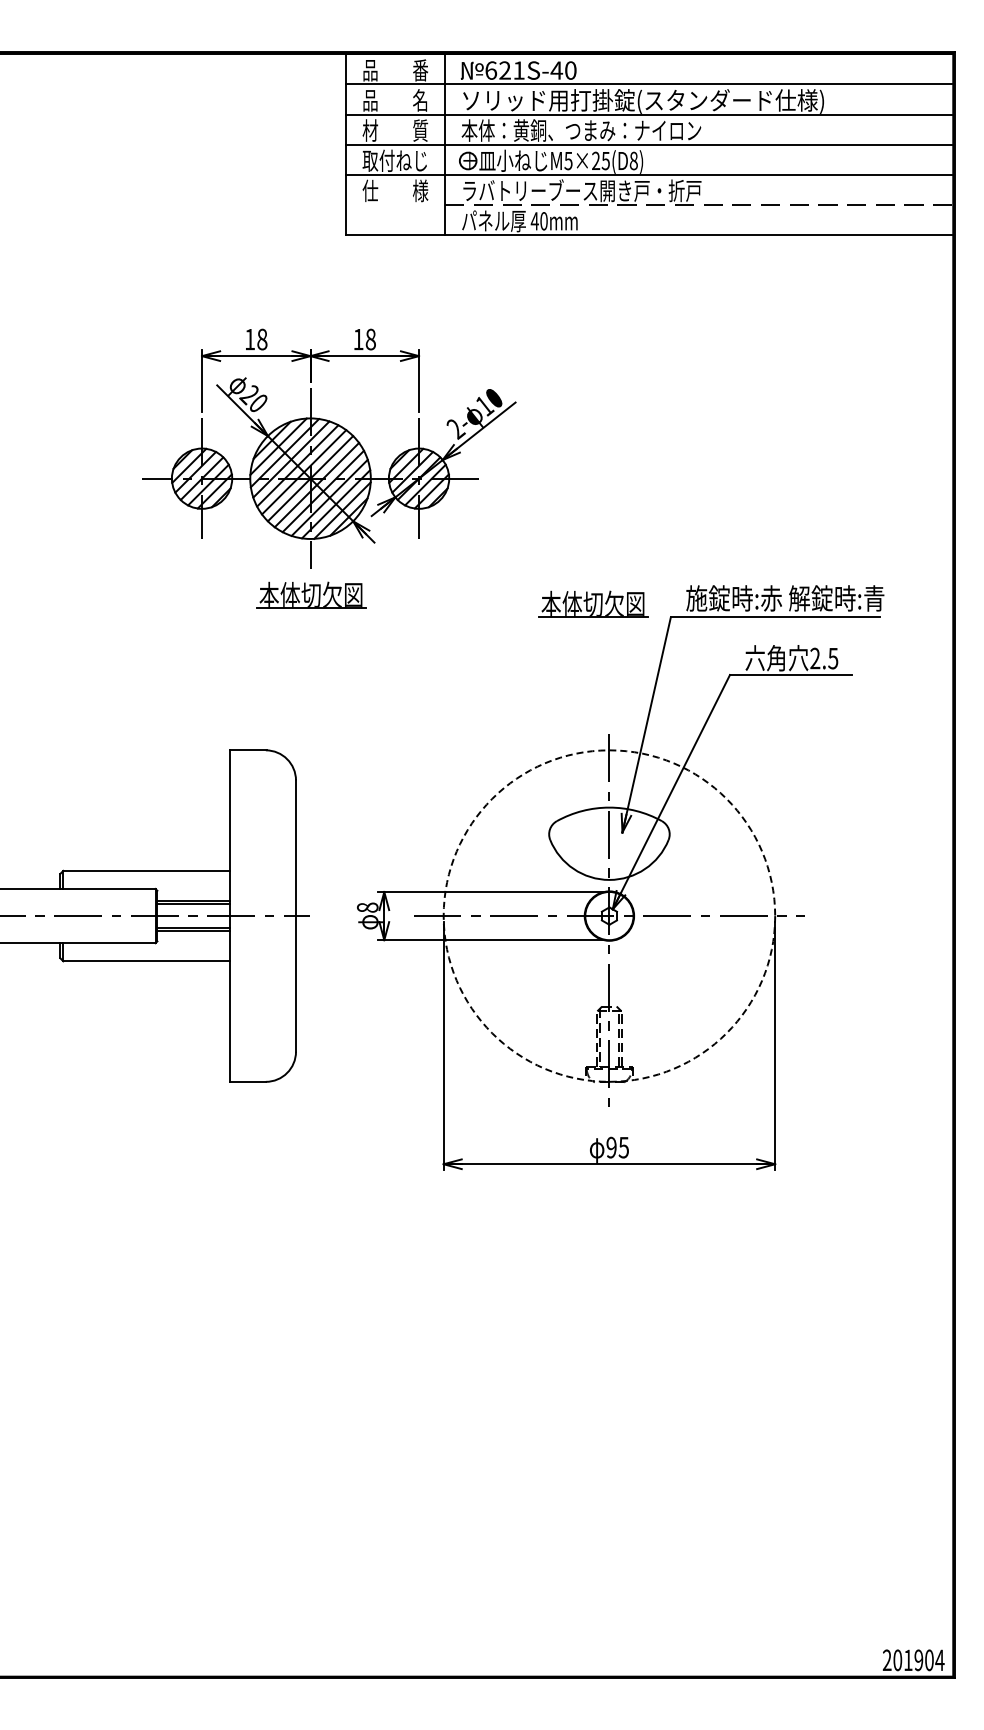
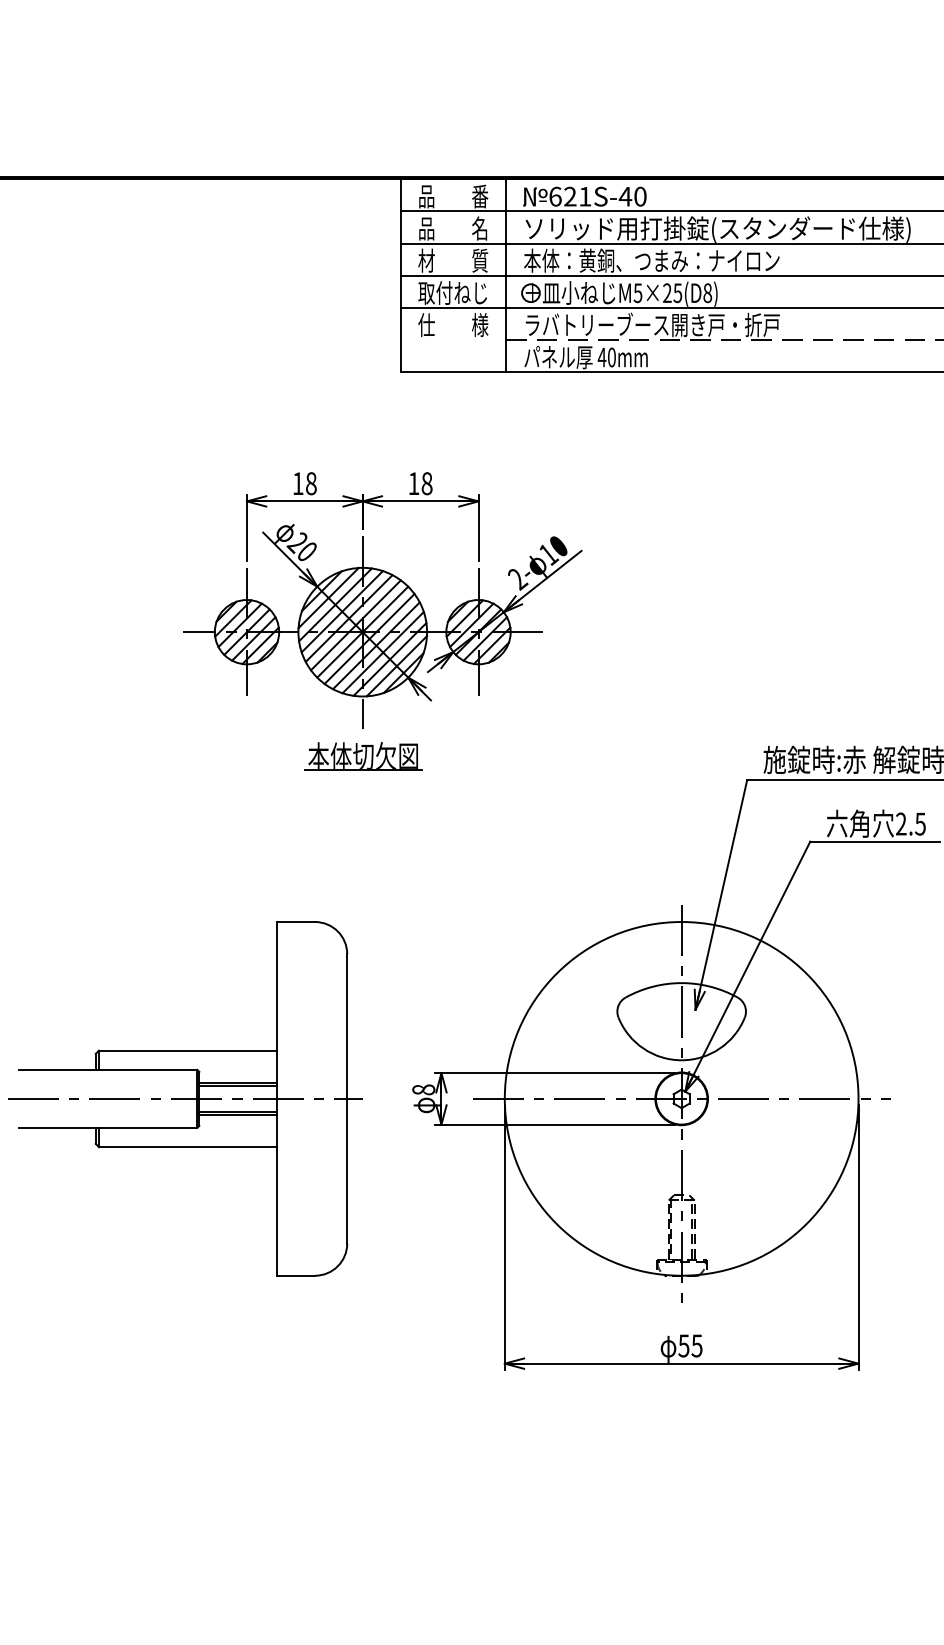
part: (593, 603) -> (664, 765), removed
circle: (609, 915) -> (681, 1098), dashed -> solid
text: (611, 1147) -> (683, 1345), 95 -> 55

